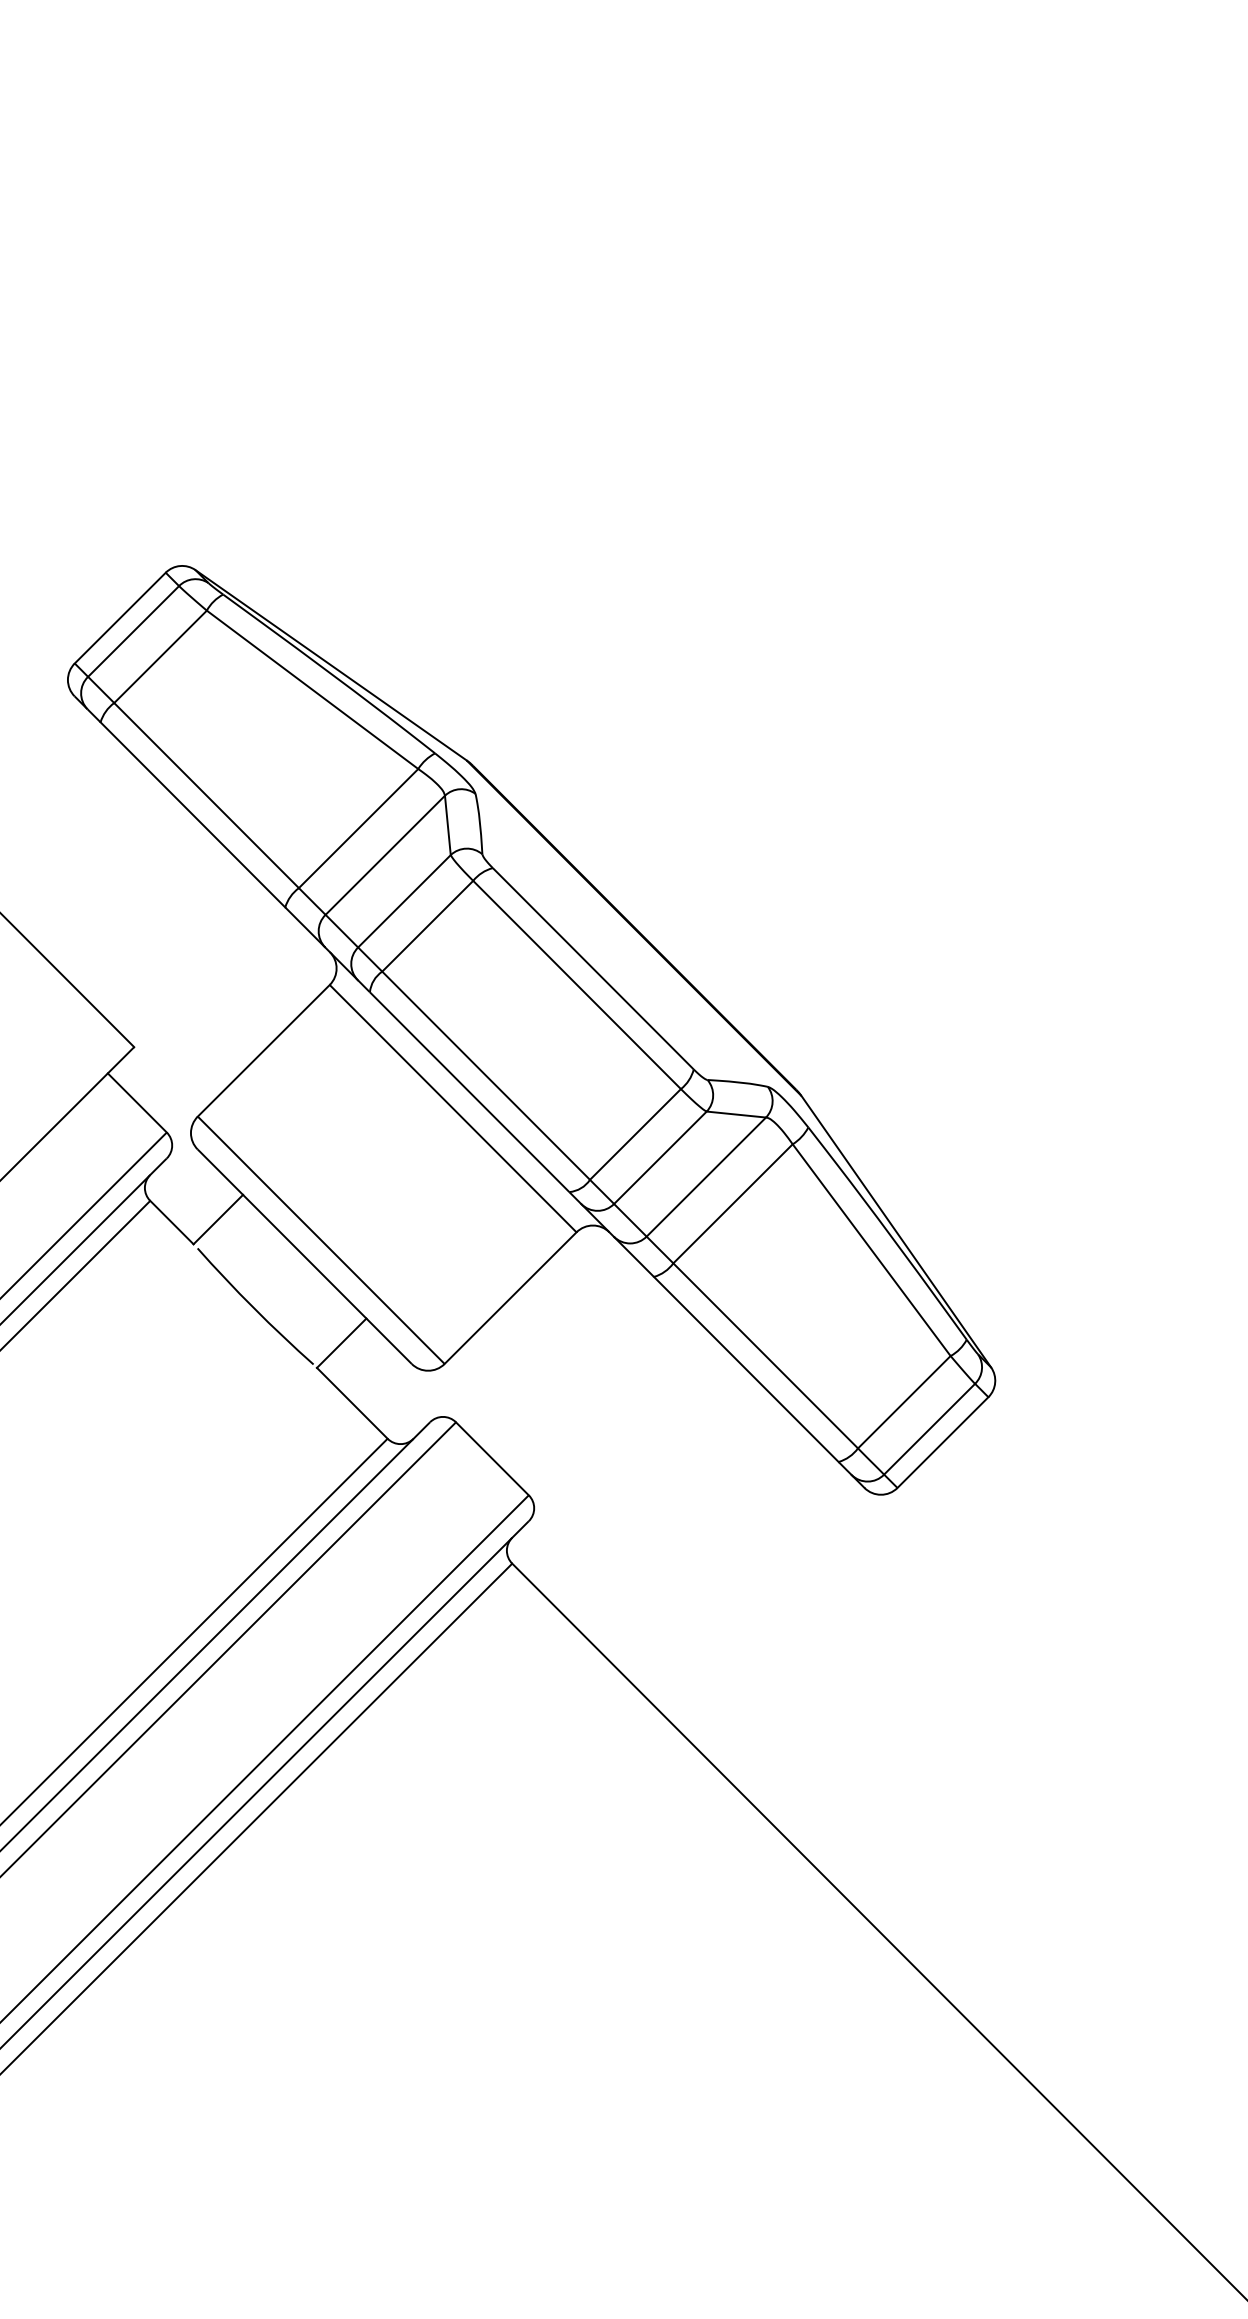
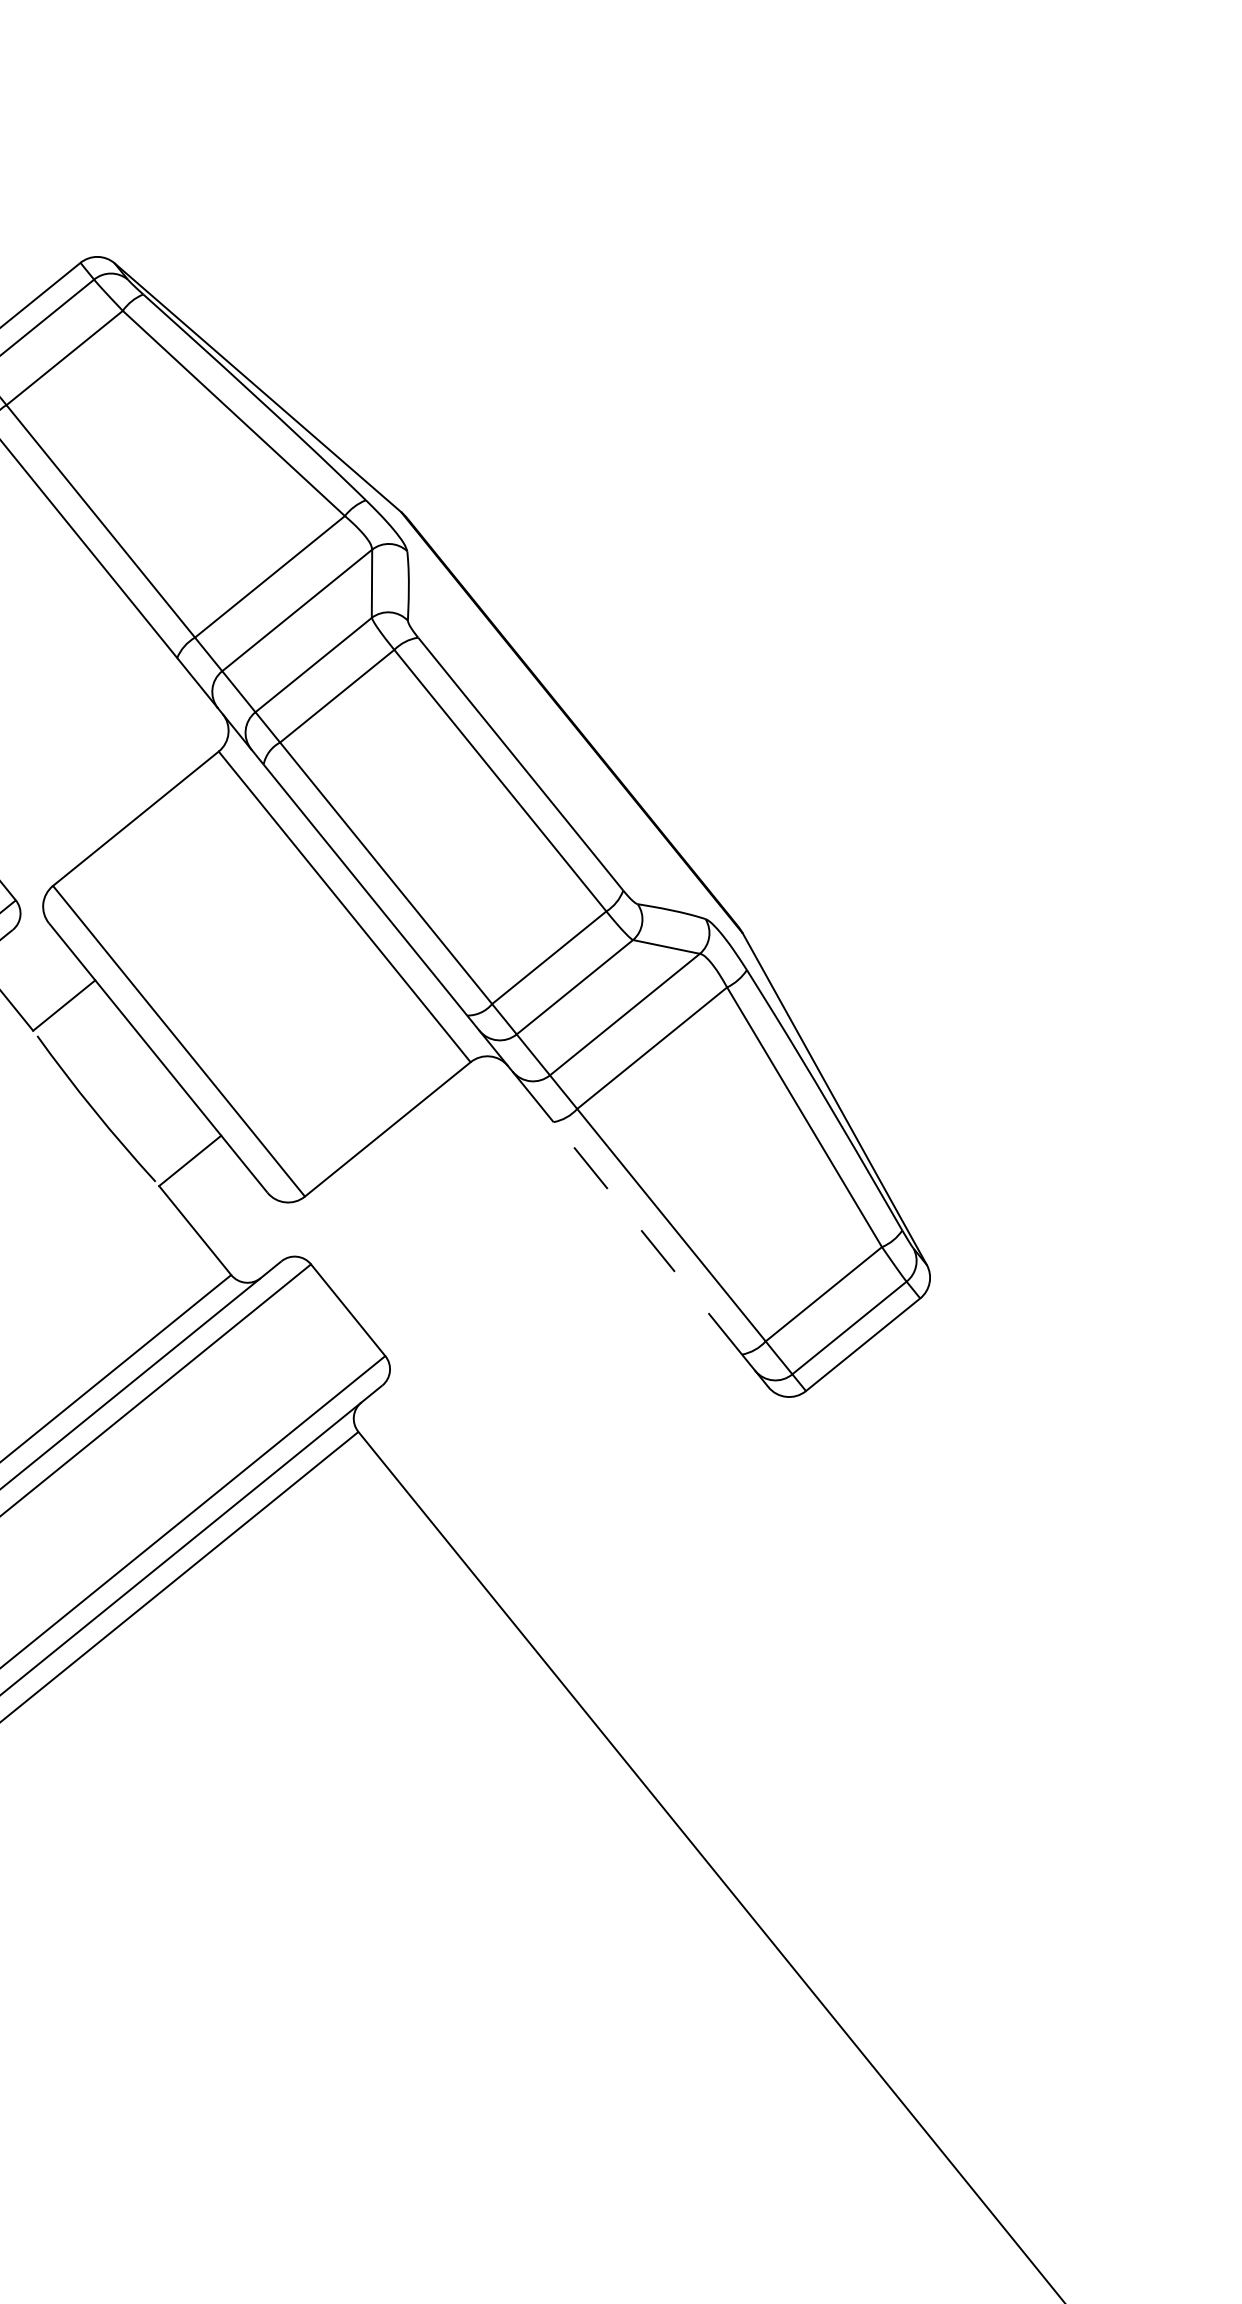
line: (746, 1369) -> (648, 1238), solid -> dashed

